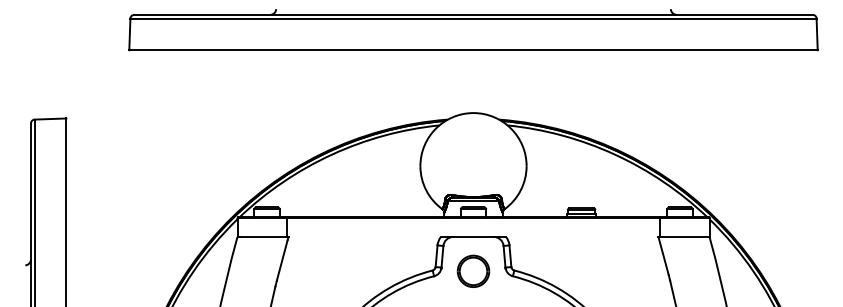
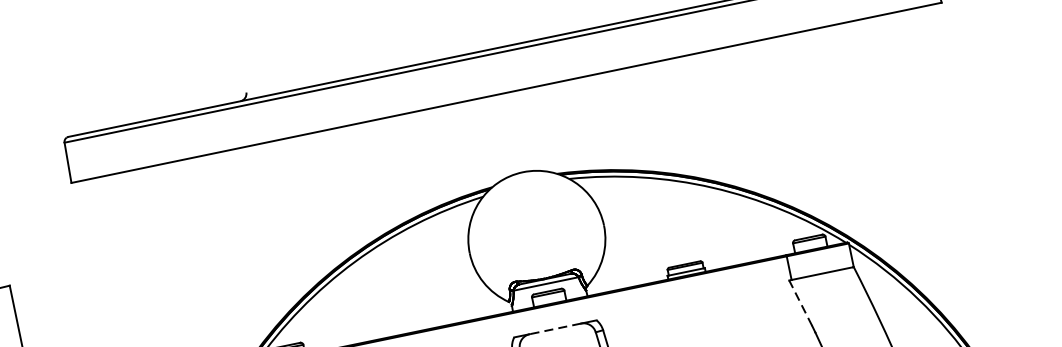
line: (473, 236) -> (555, 328), solid -> dashed
line: (663, 256) -> (800, 303), solid -> dashed

